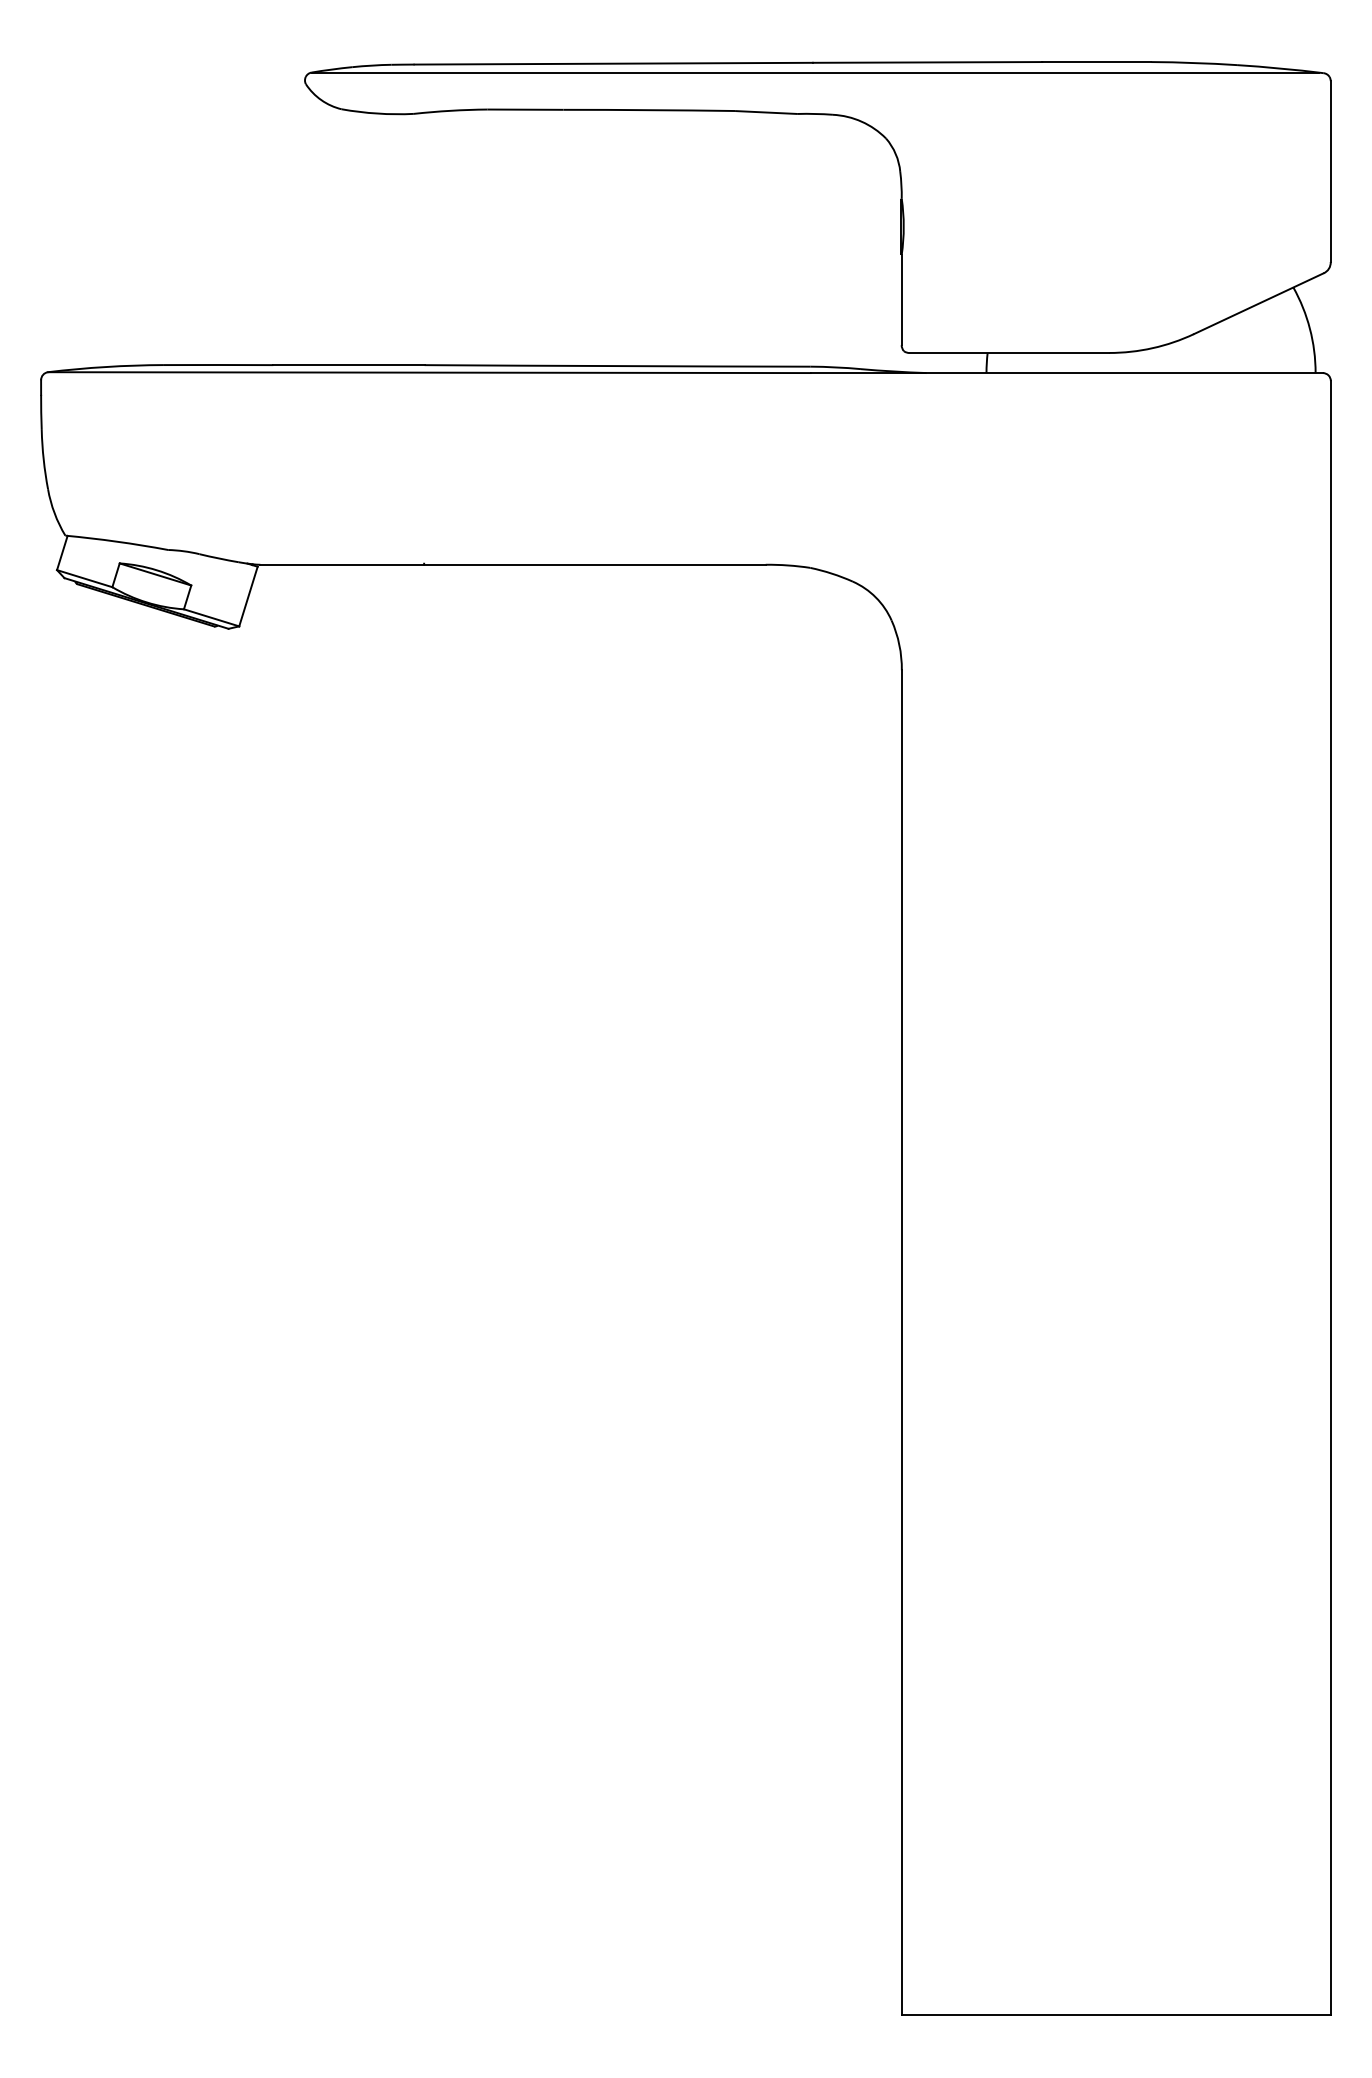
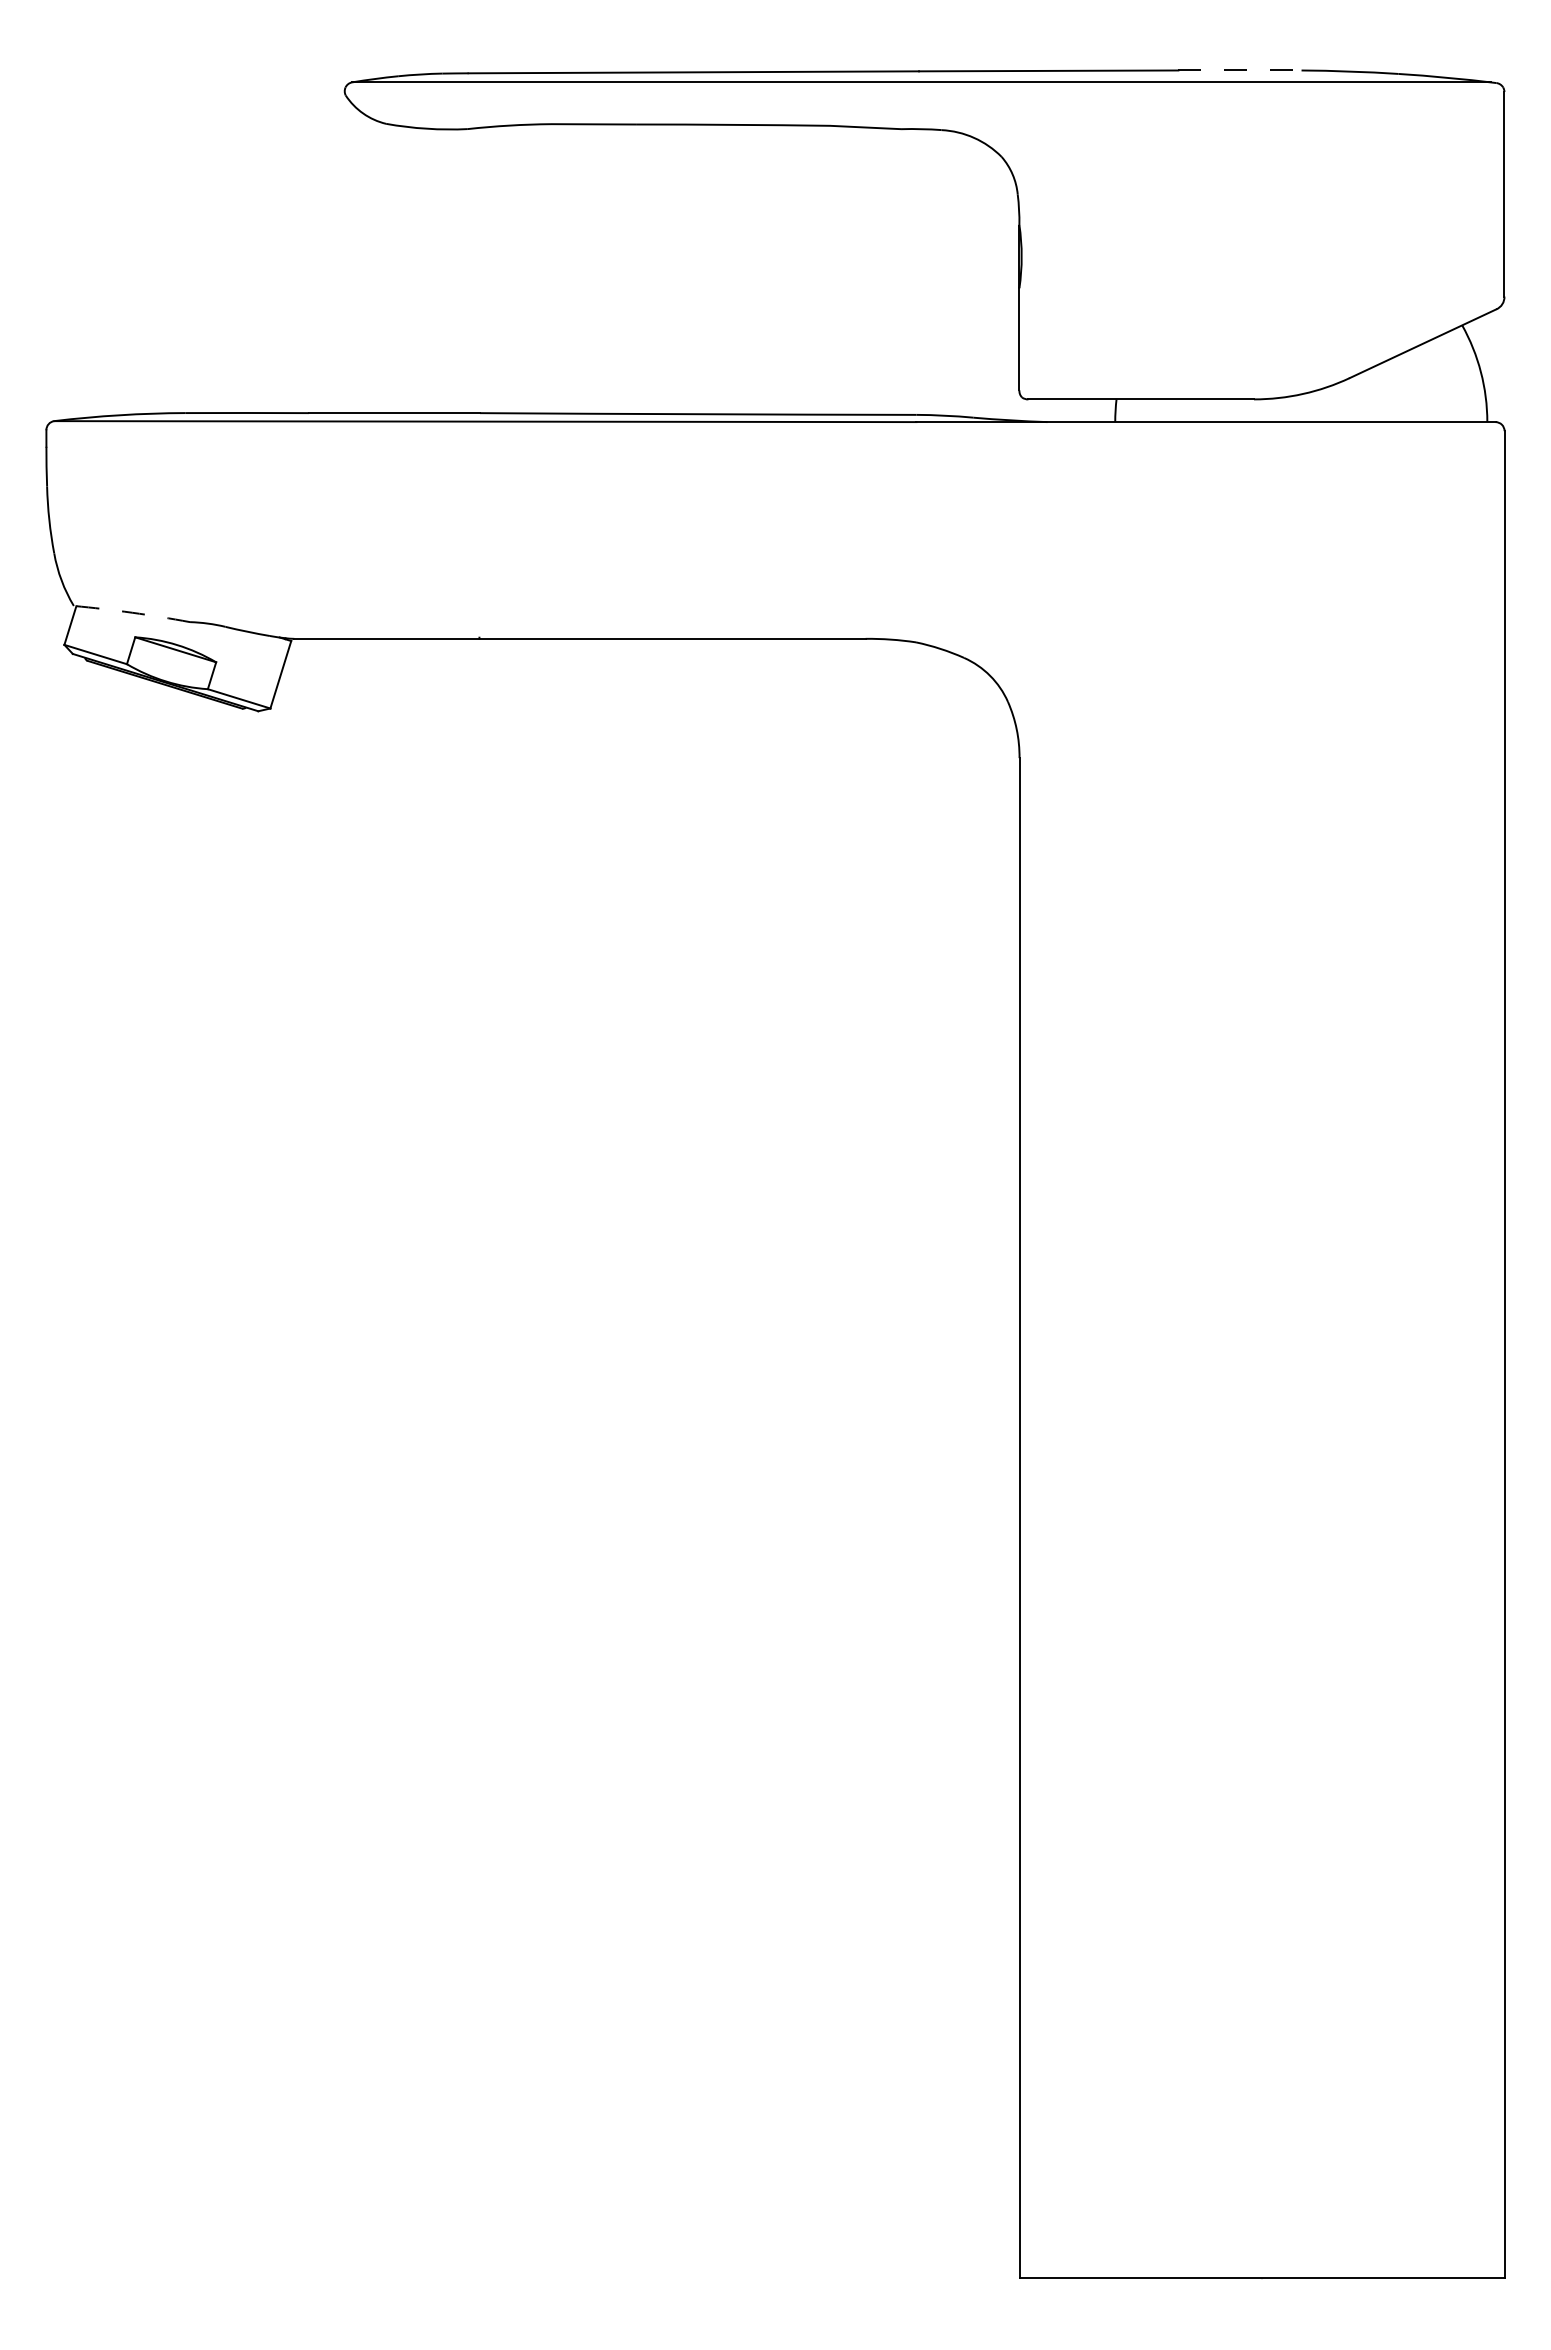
line: (1096, 62) -> (1239, 70), solid -> dashed
arc: (117, 541) -> (132, 612), solid -> dashed

